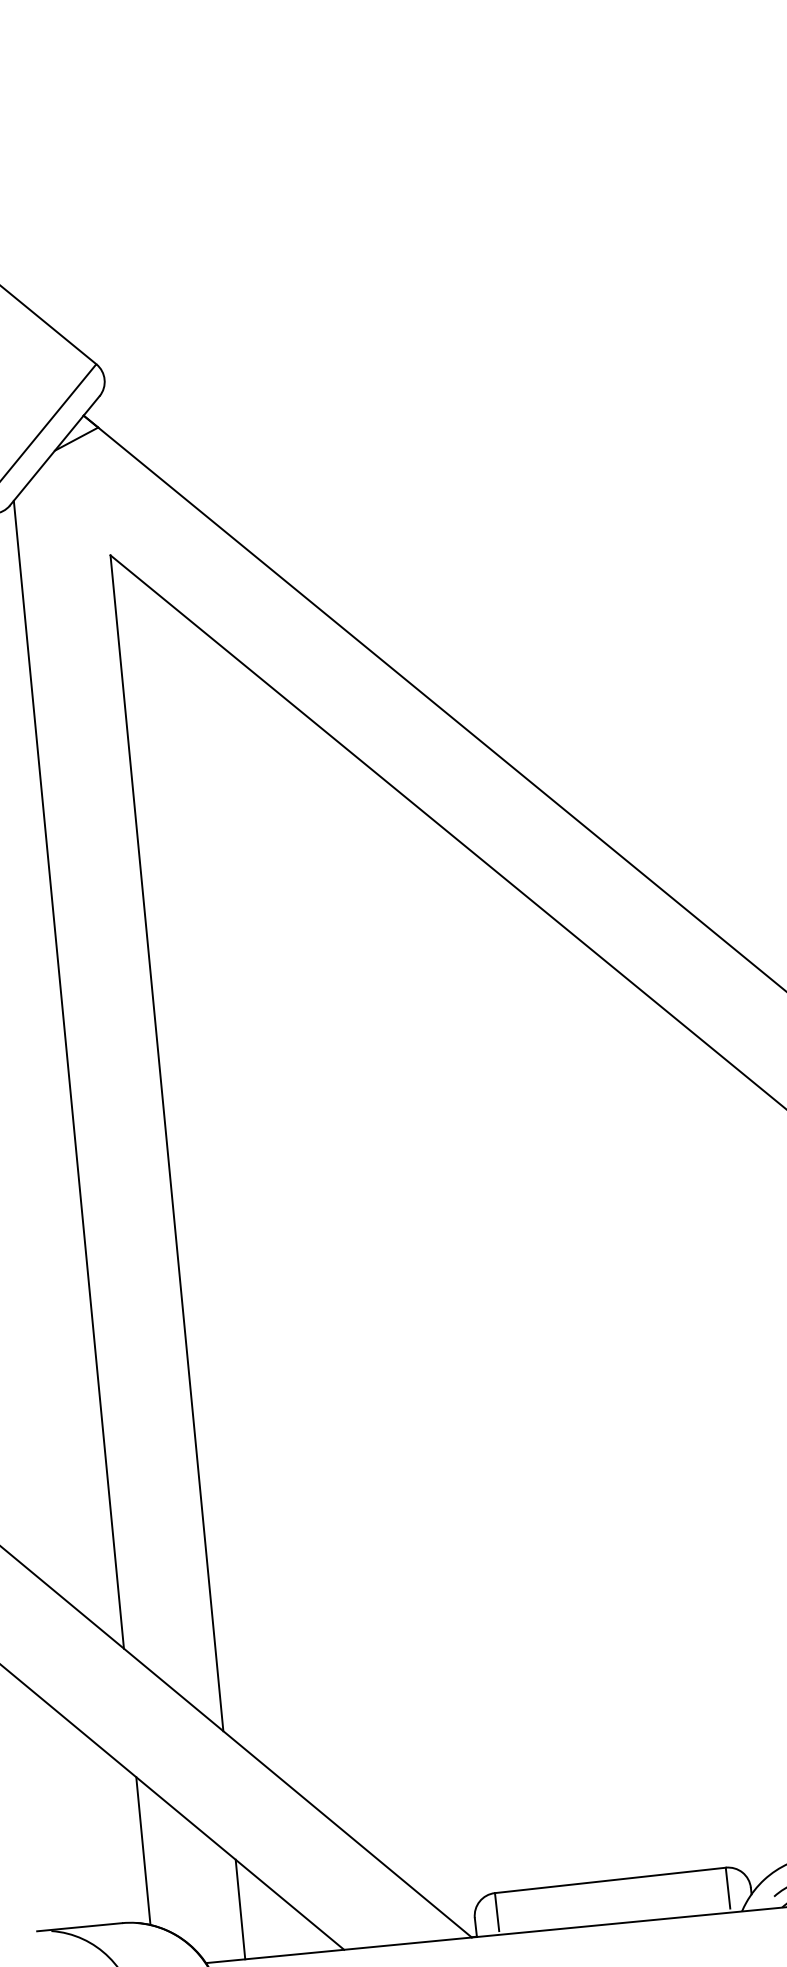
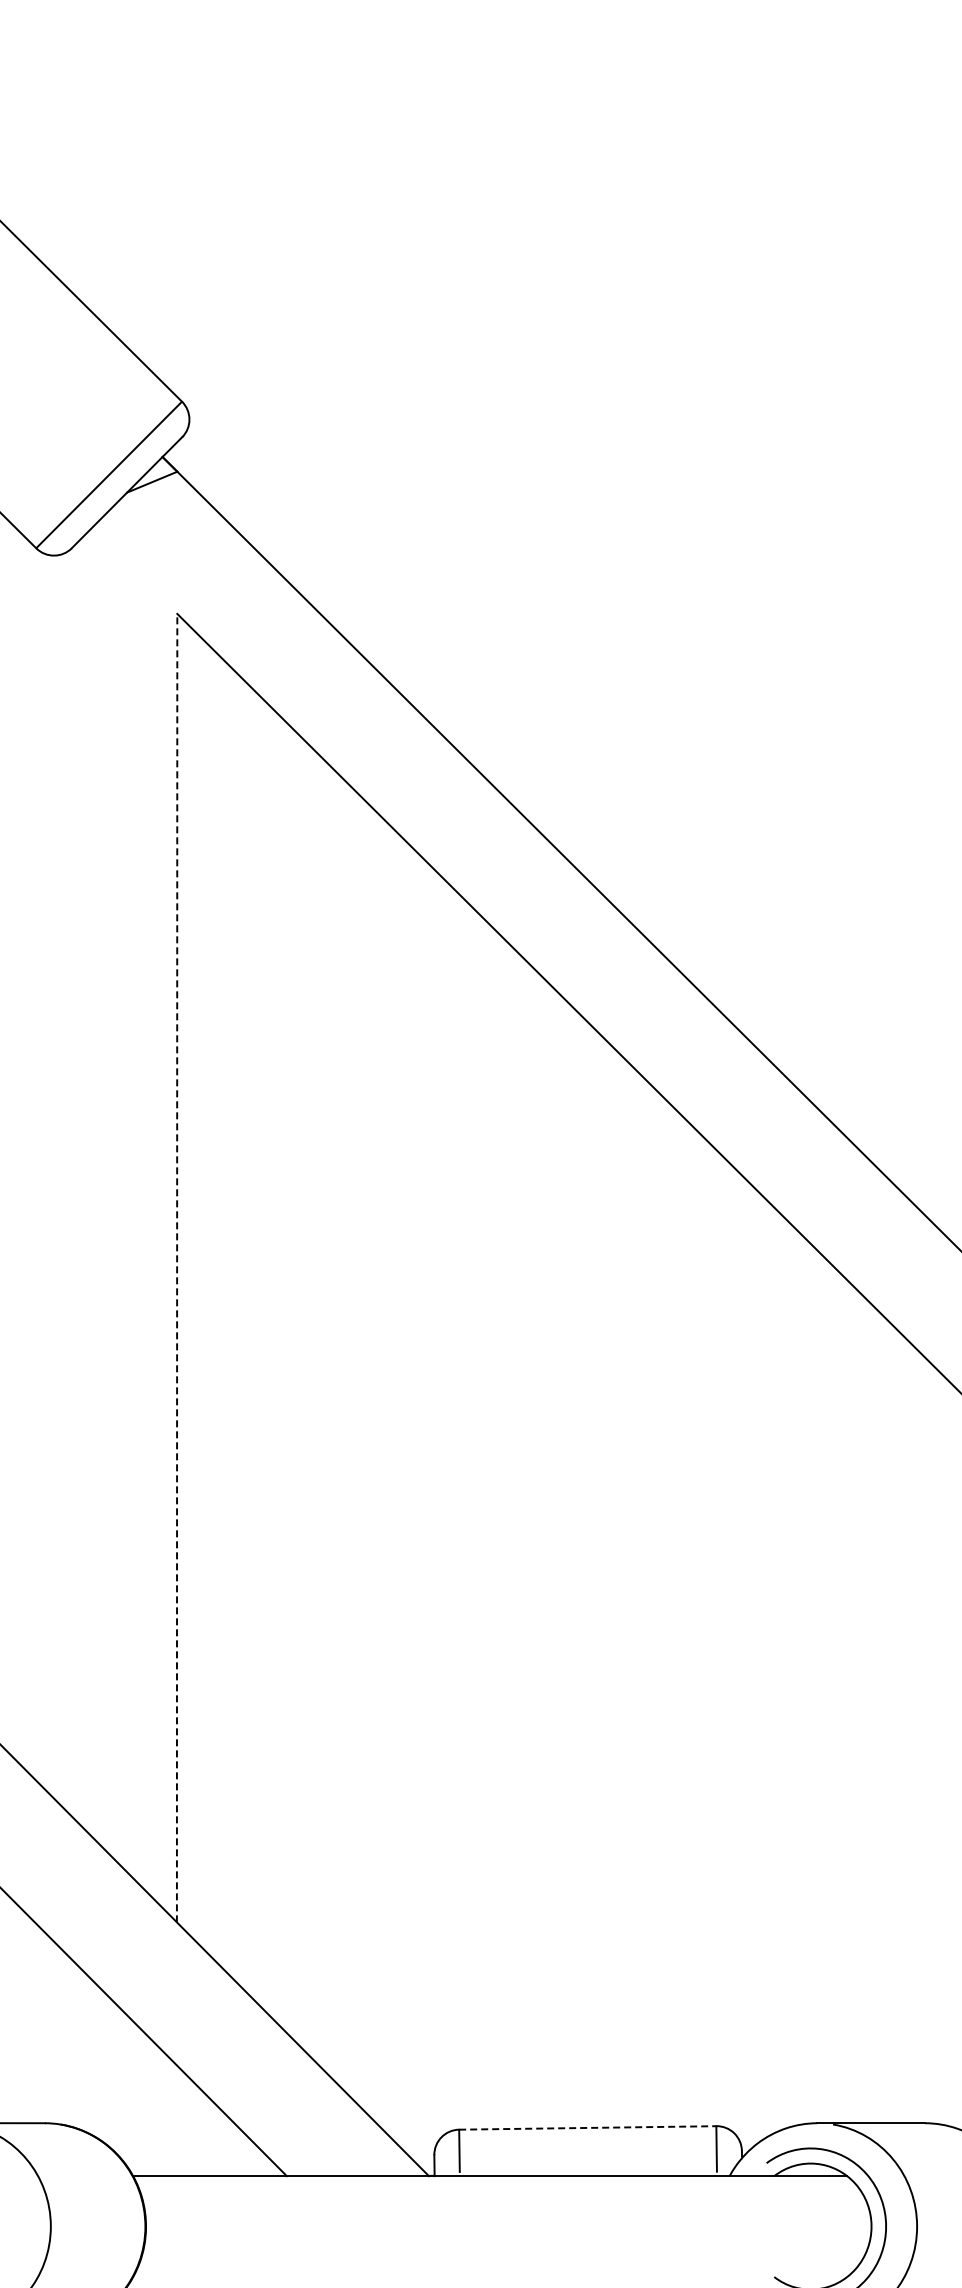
line: (69, 1074) -> (76, 1181), removed
line: (167, 1142) -> (177, 1267), solid -> dashed
line: (142, 1850) -> (75, 2045), removed
line: (610, 1880) -> (587, 2127), solid -> dashed
line: (240, 1909) -> (176, 2120), removed

